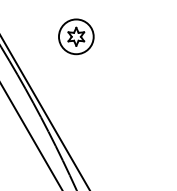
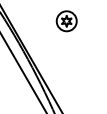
part: (75, 37) -> (66, 21), moved

